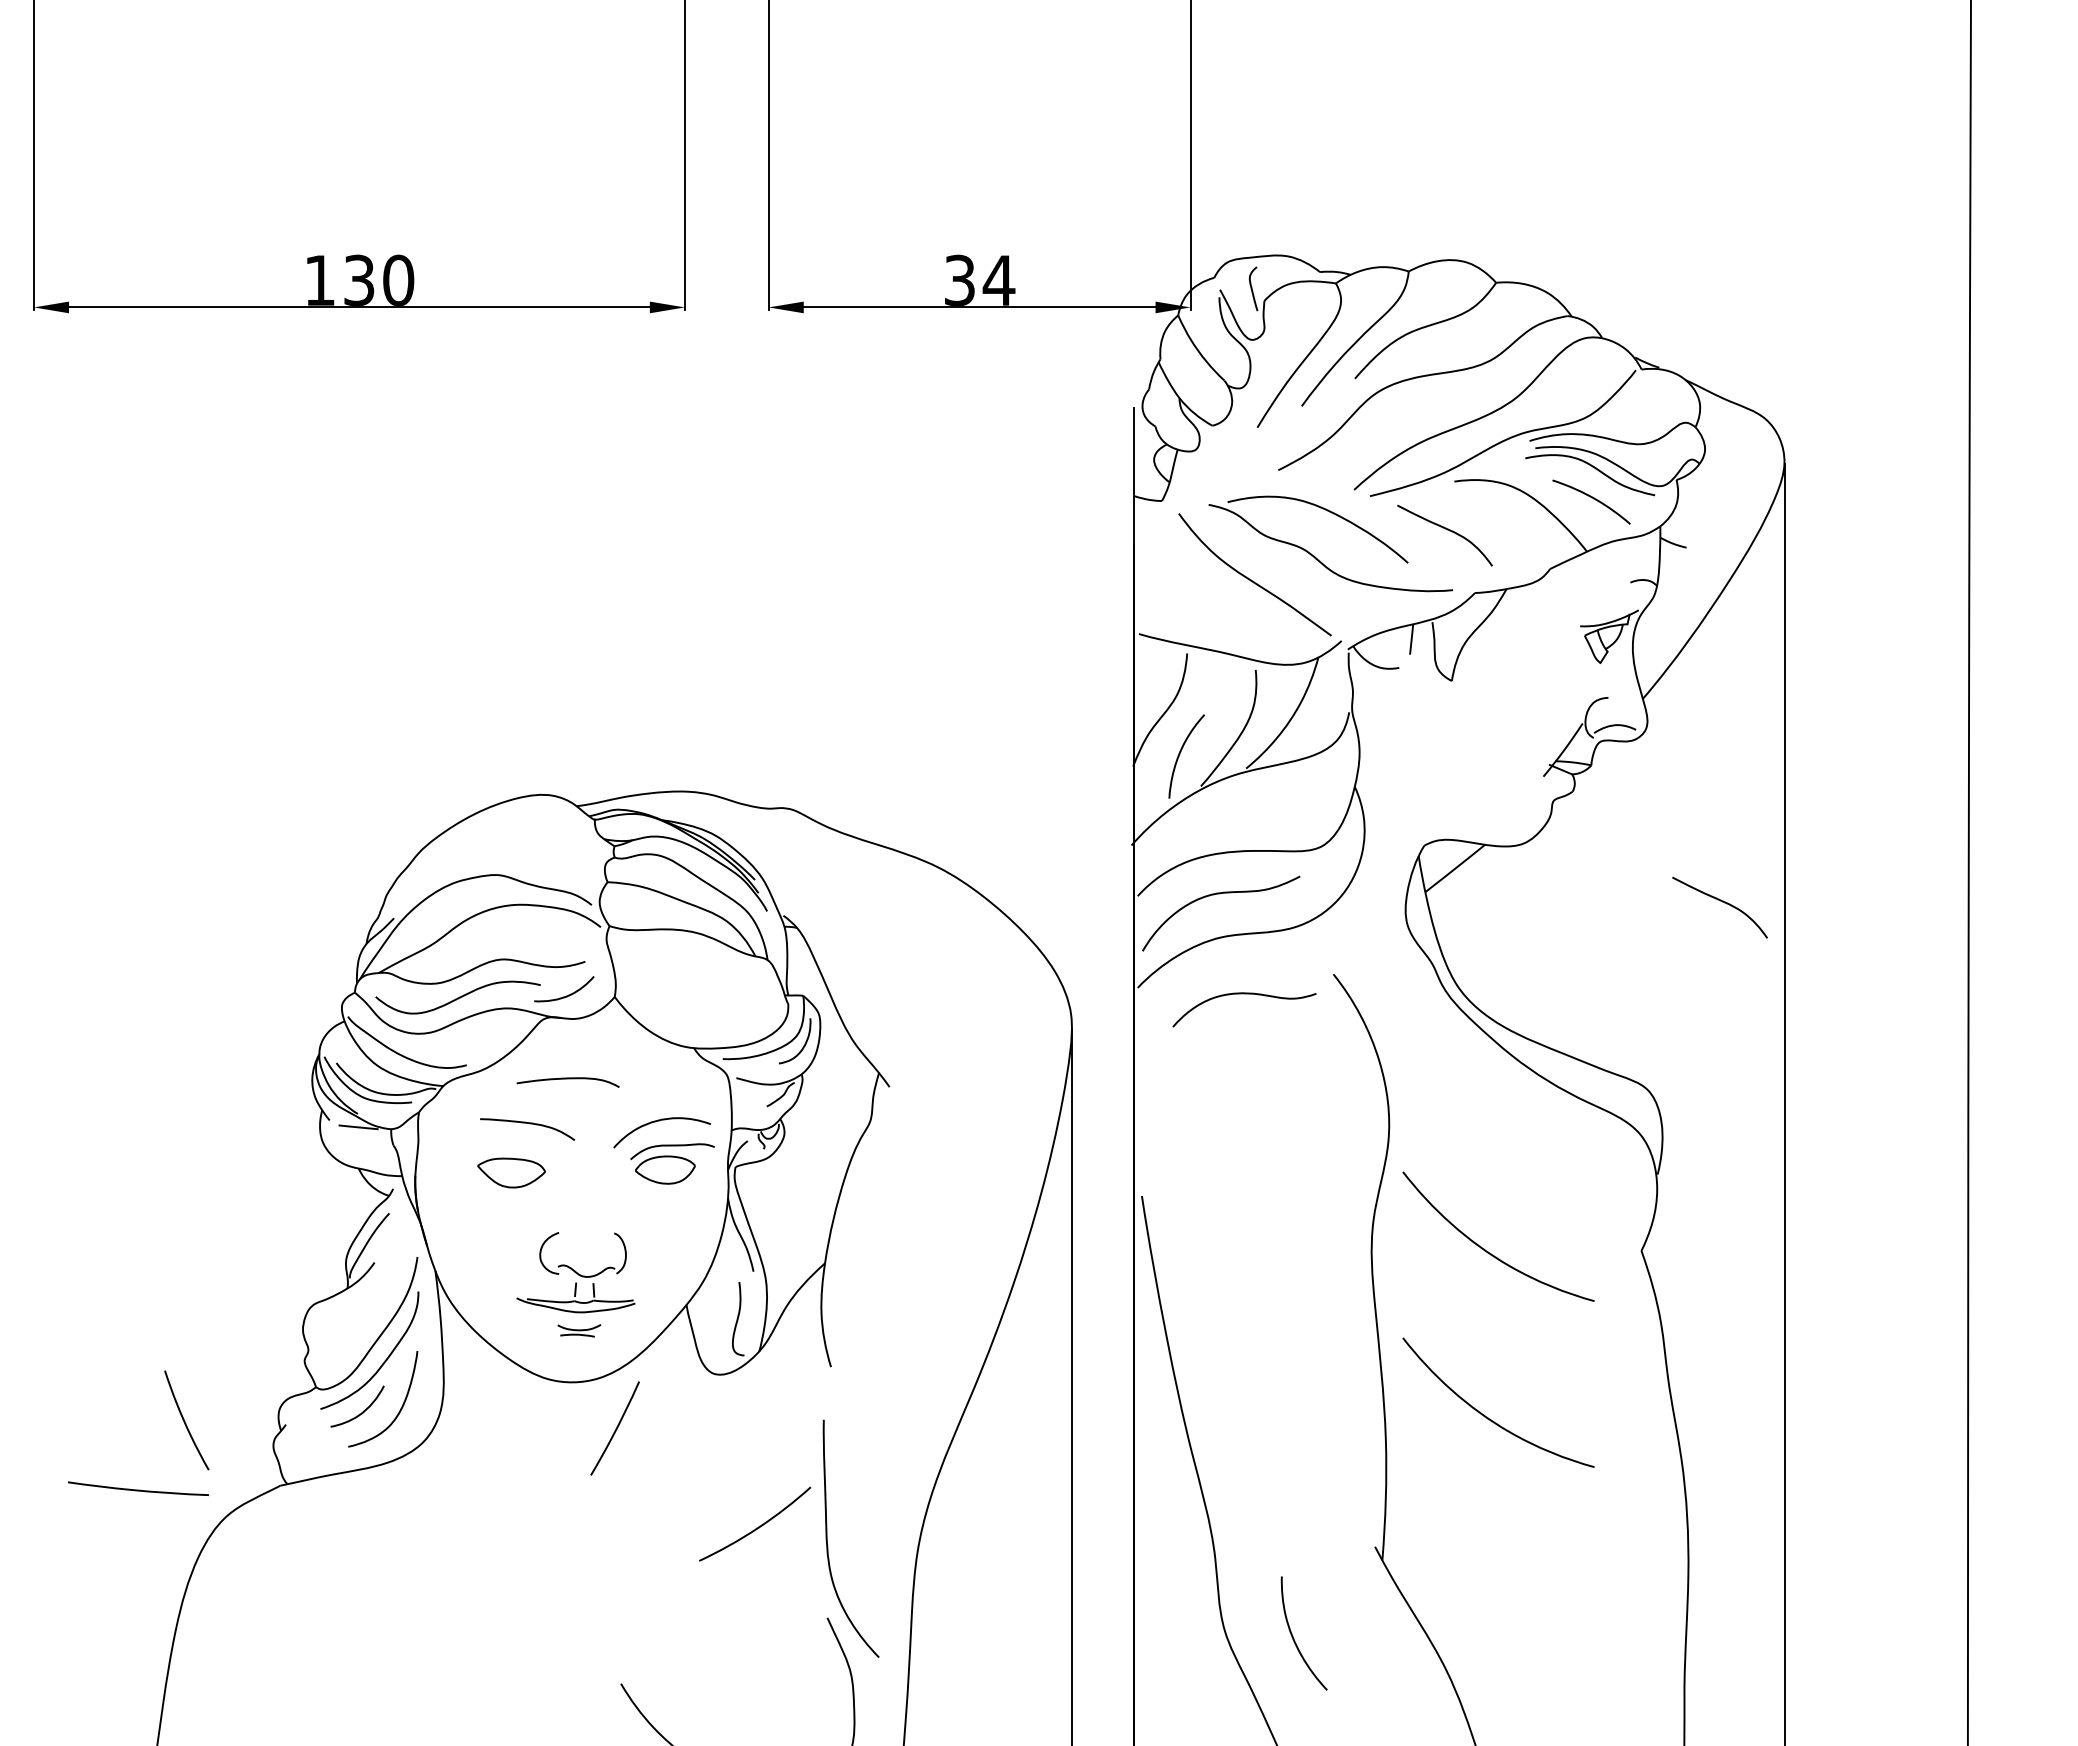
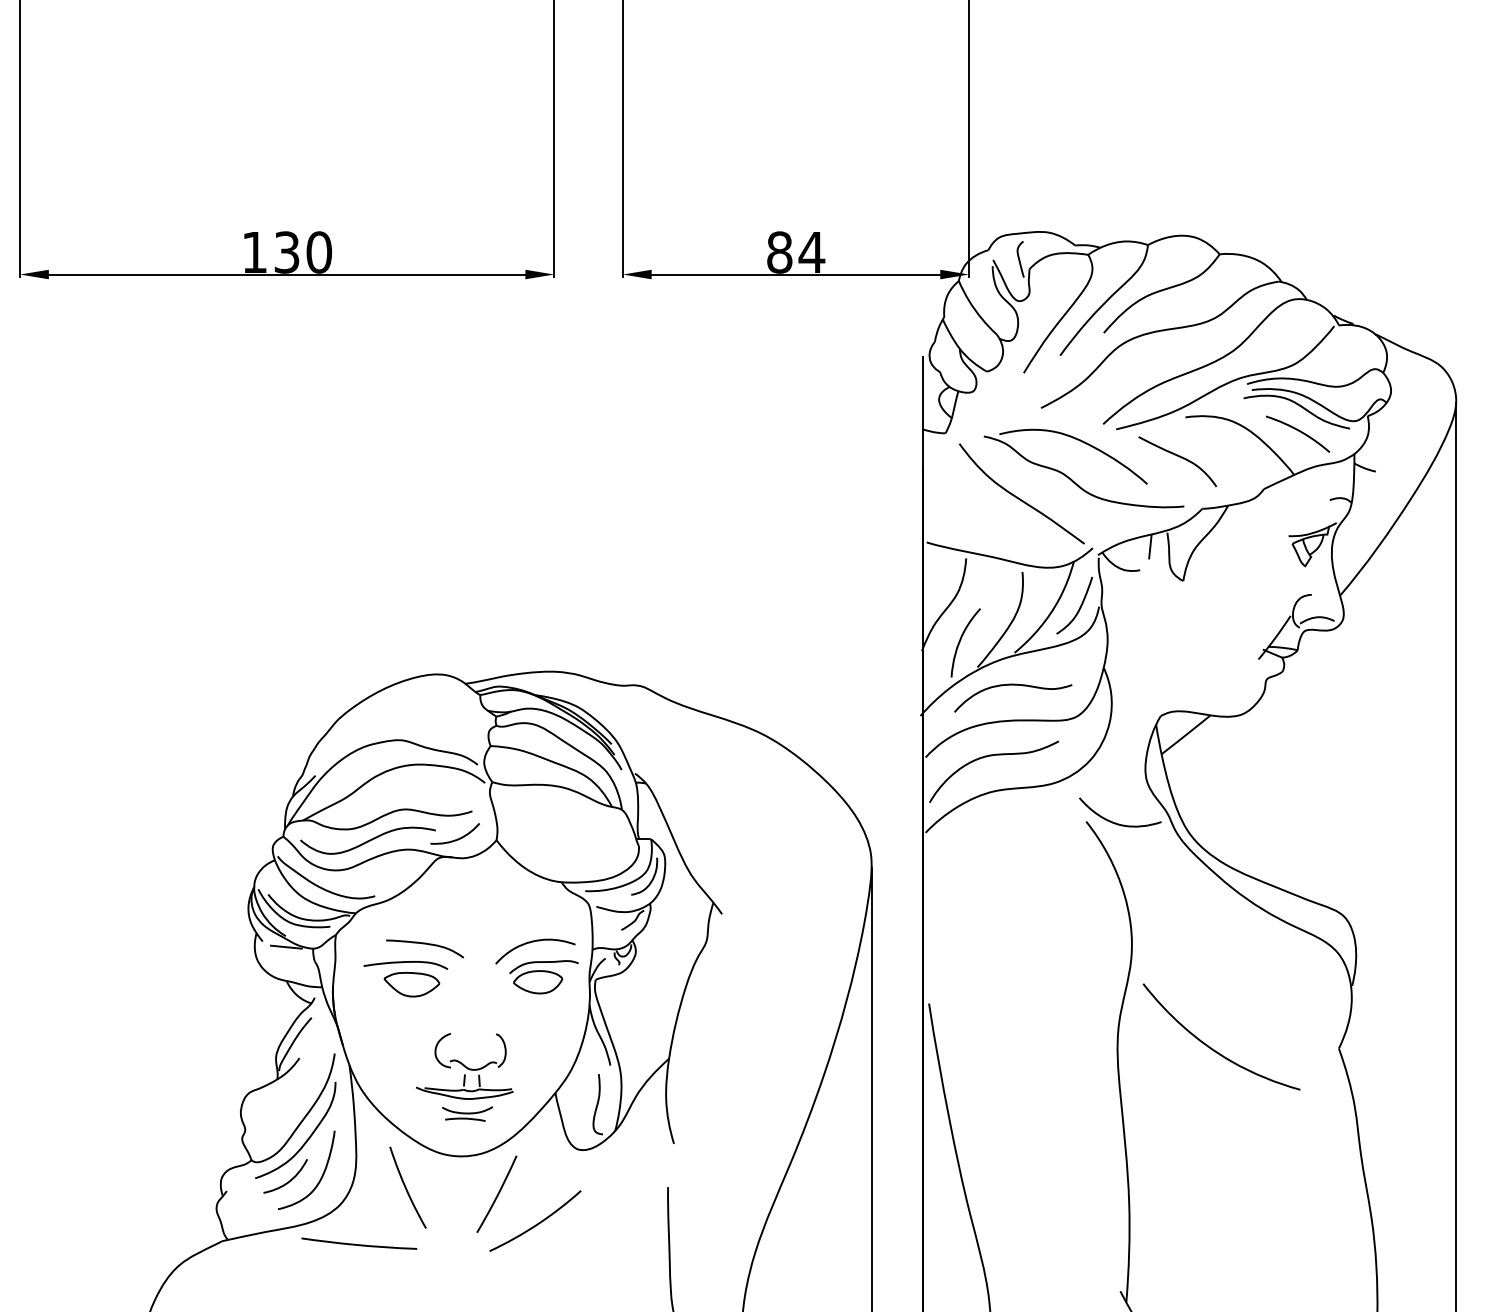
text: (959, 279) -> (779, 251), 34 -> 84
curve: (1324, 714) -> (1078, 608), added
curve: (1722, 902) -> (1405, 762), removed
curve: (1372, 976) -> (1118, 823), added
curve: (1244, 994) -> (1013, 685), moved
curve: (567, 1079) -> (405, 962), moved
part: (579, 1330) -> (467, 1113), size x1.43
curve: (1488, 1417) -> (1213, 1185), removed
curve: (185, 1421) -> (406, 1188), moved
curve: (138, 1489) -> (359, 1244), moved
curve: (758, 1526) -> (538, 1222), moved

